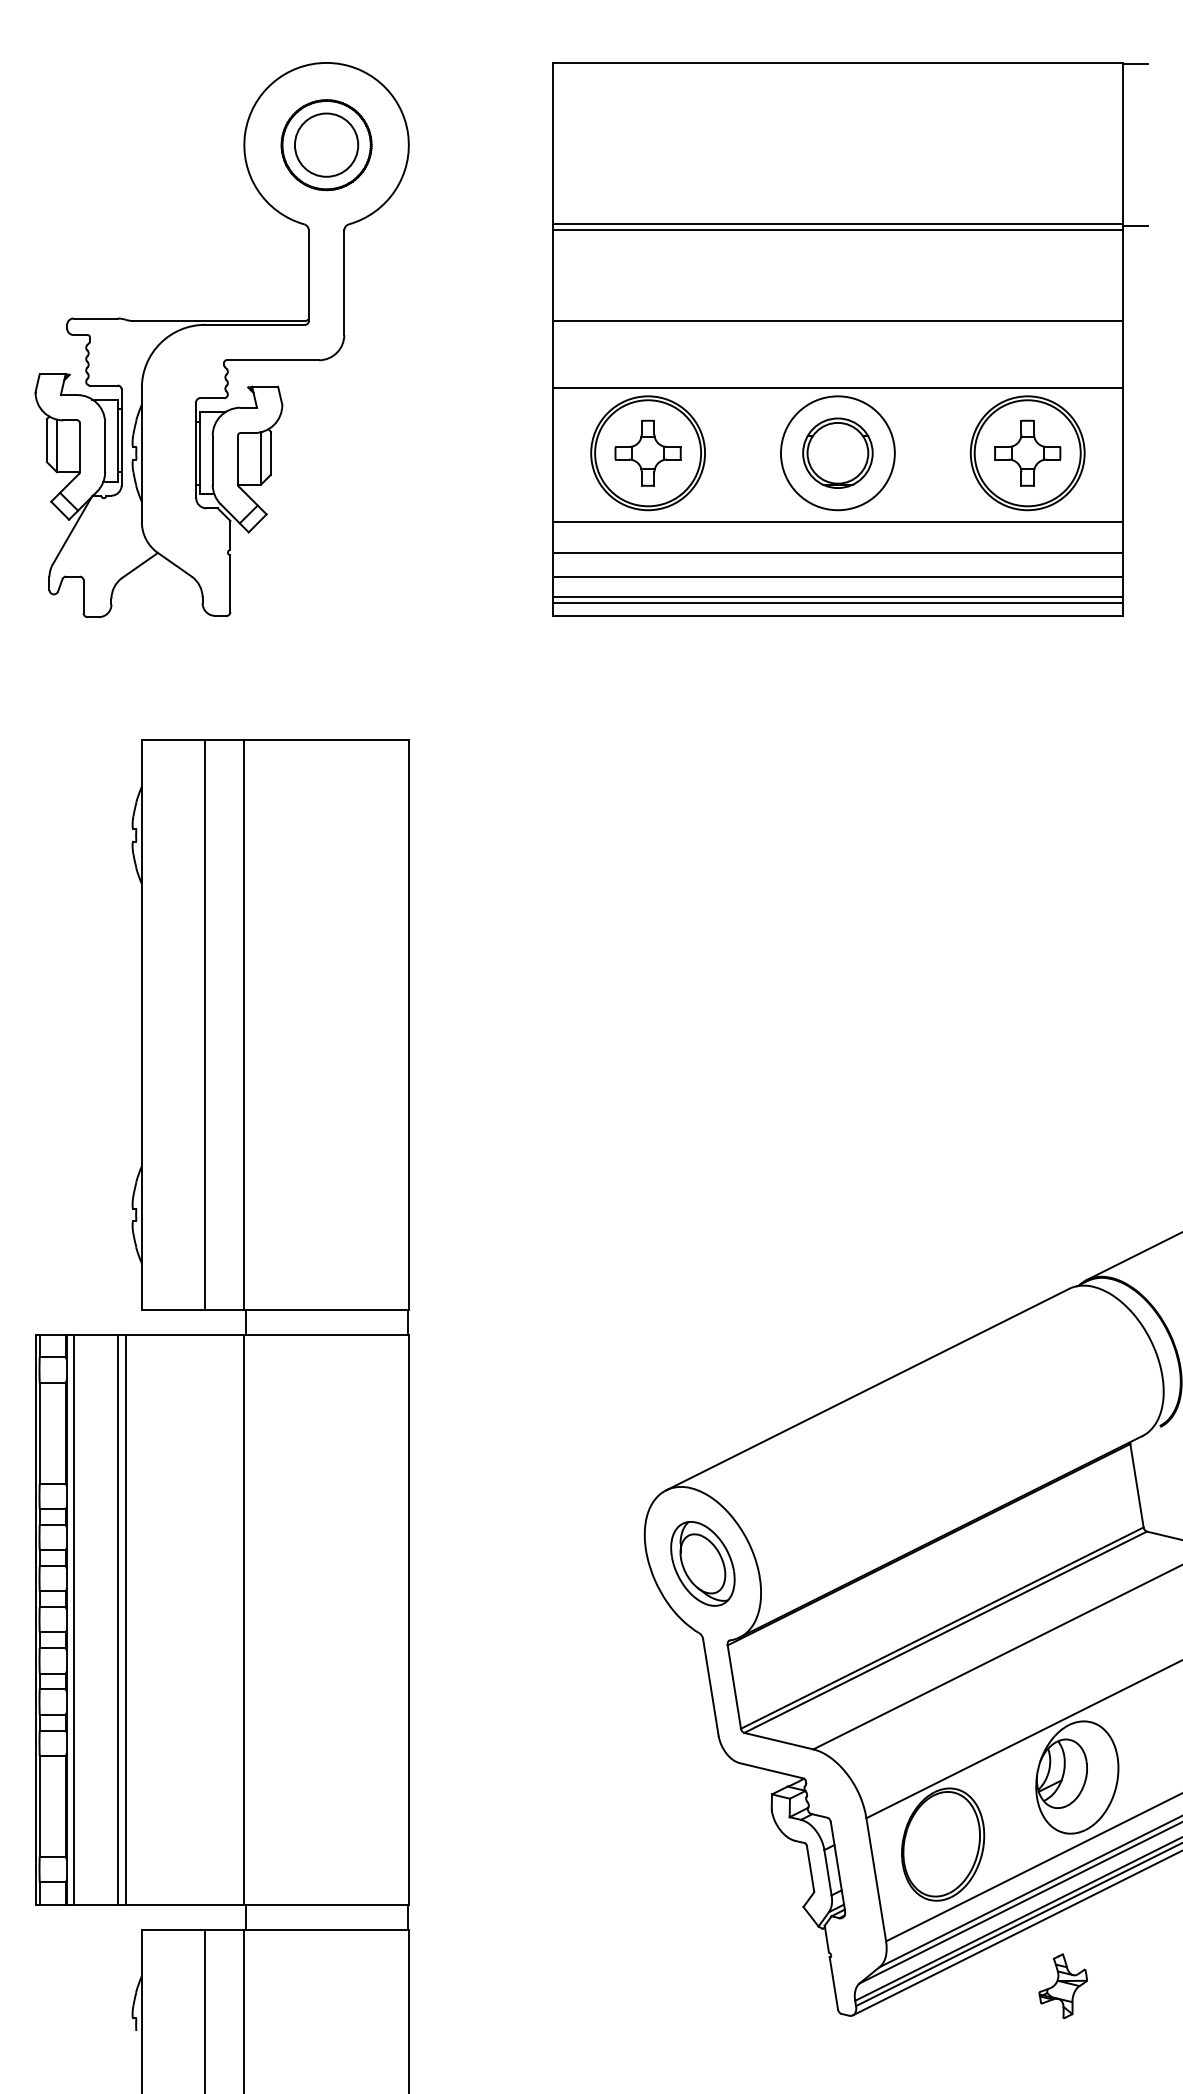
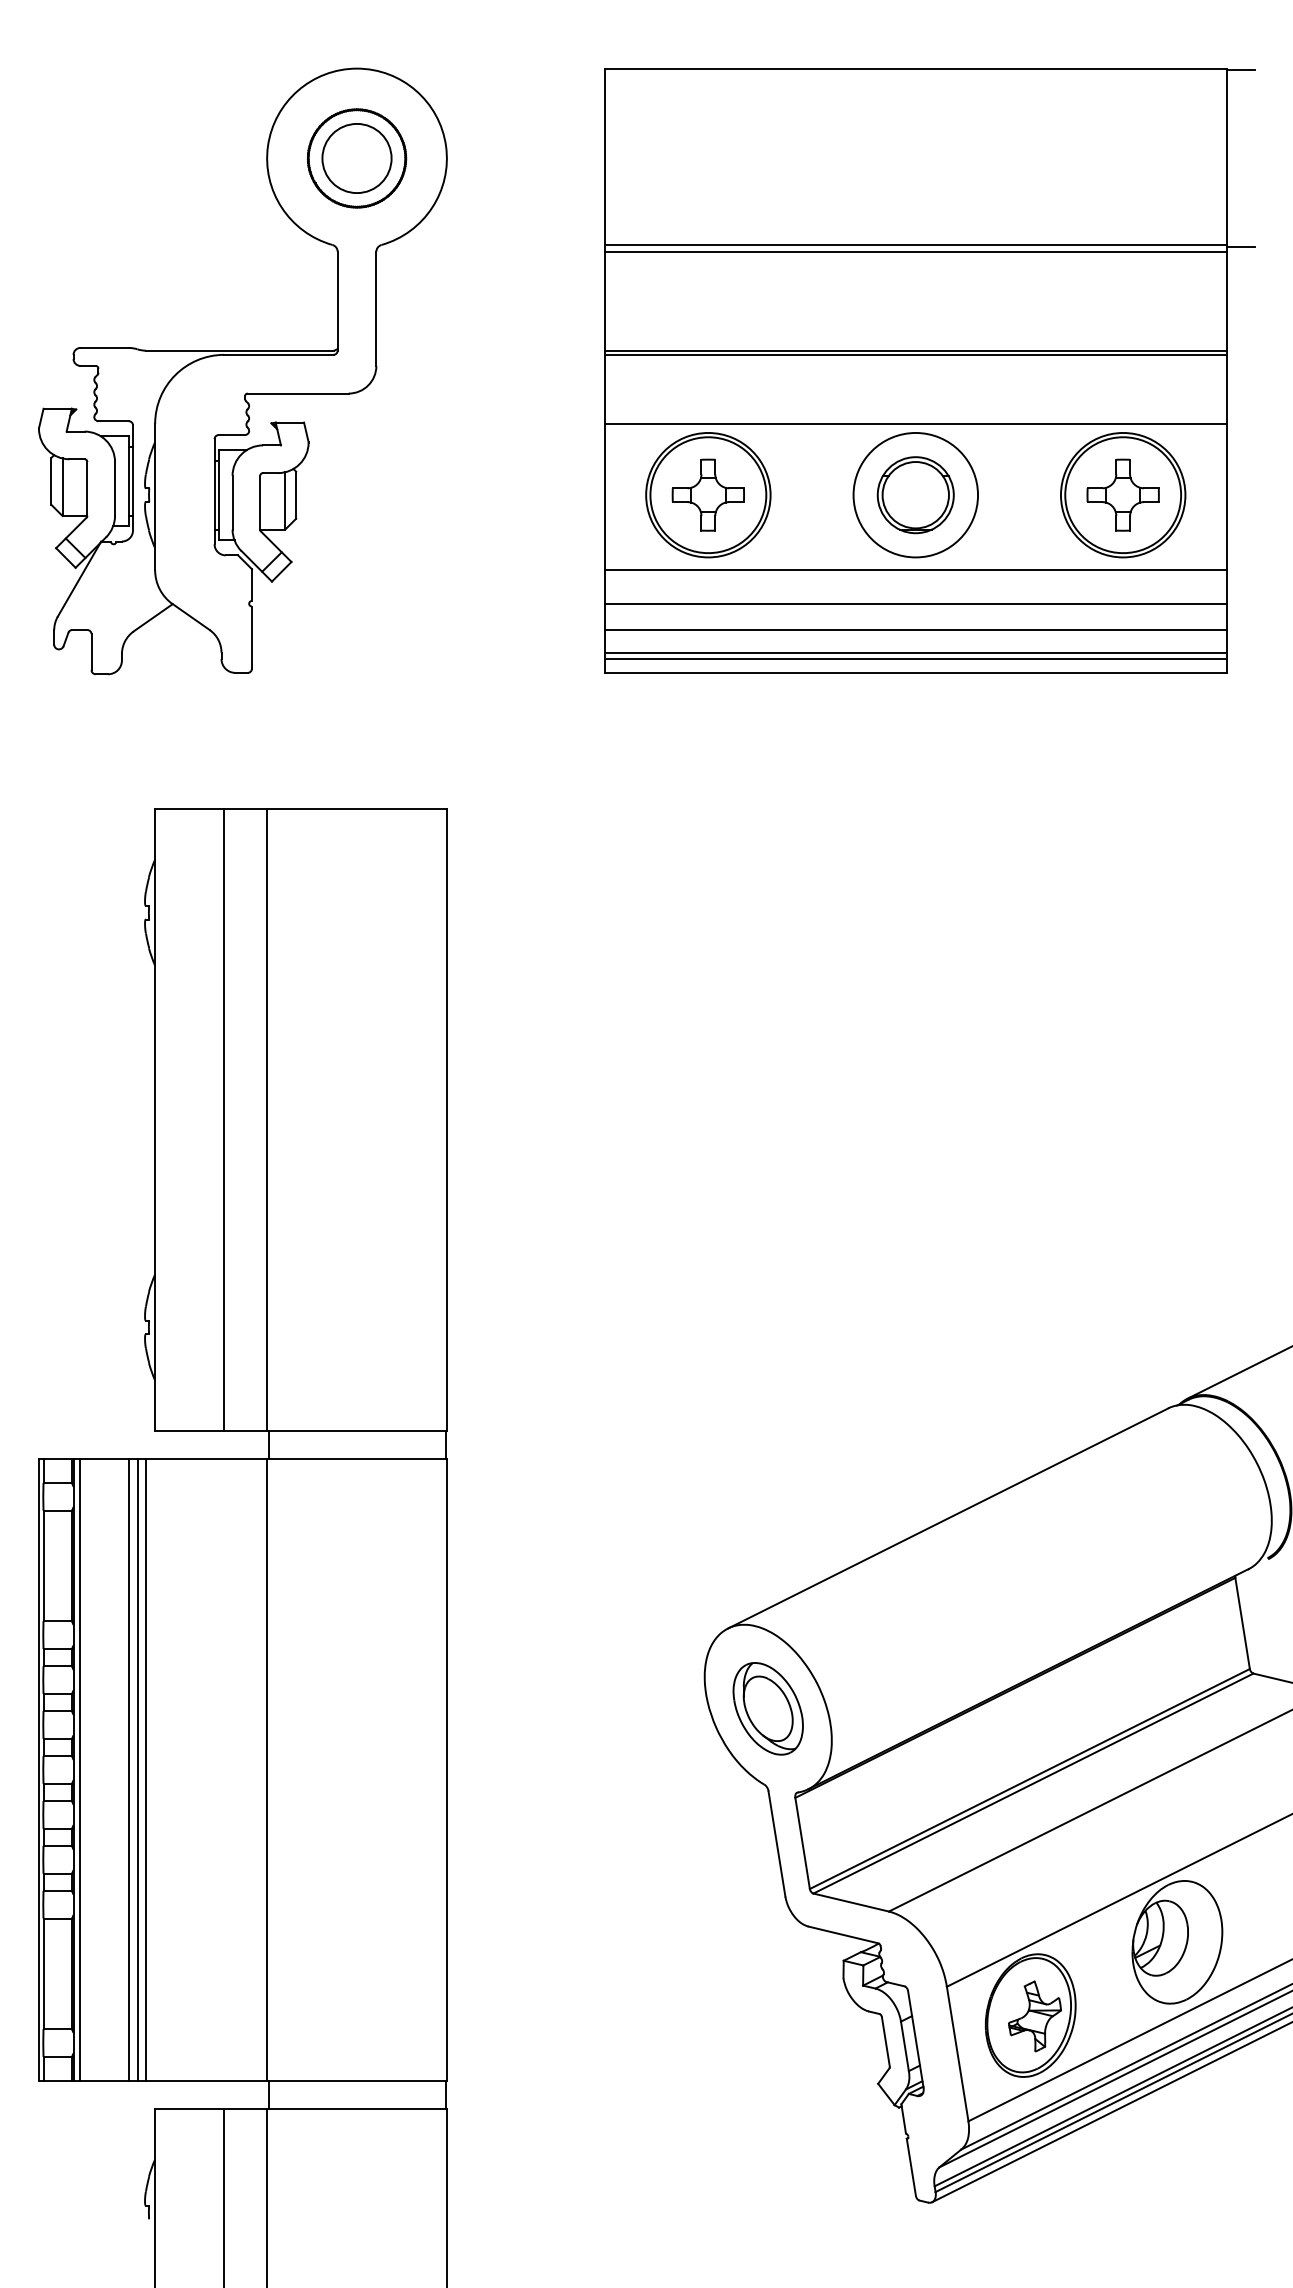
line: (837, 324) -> (915, 354), added
line: (133, 1619) -> (146, 1769), added
part: (1062, 1986) -> (1034, 2016), moved

